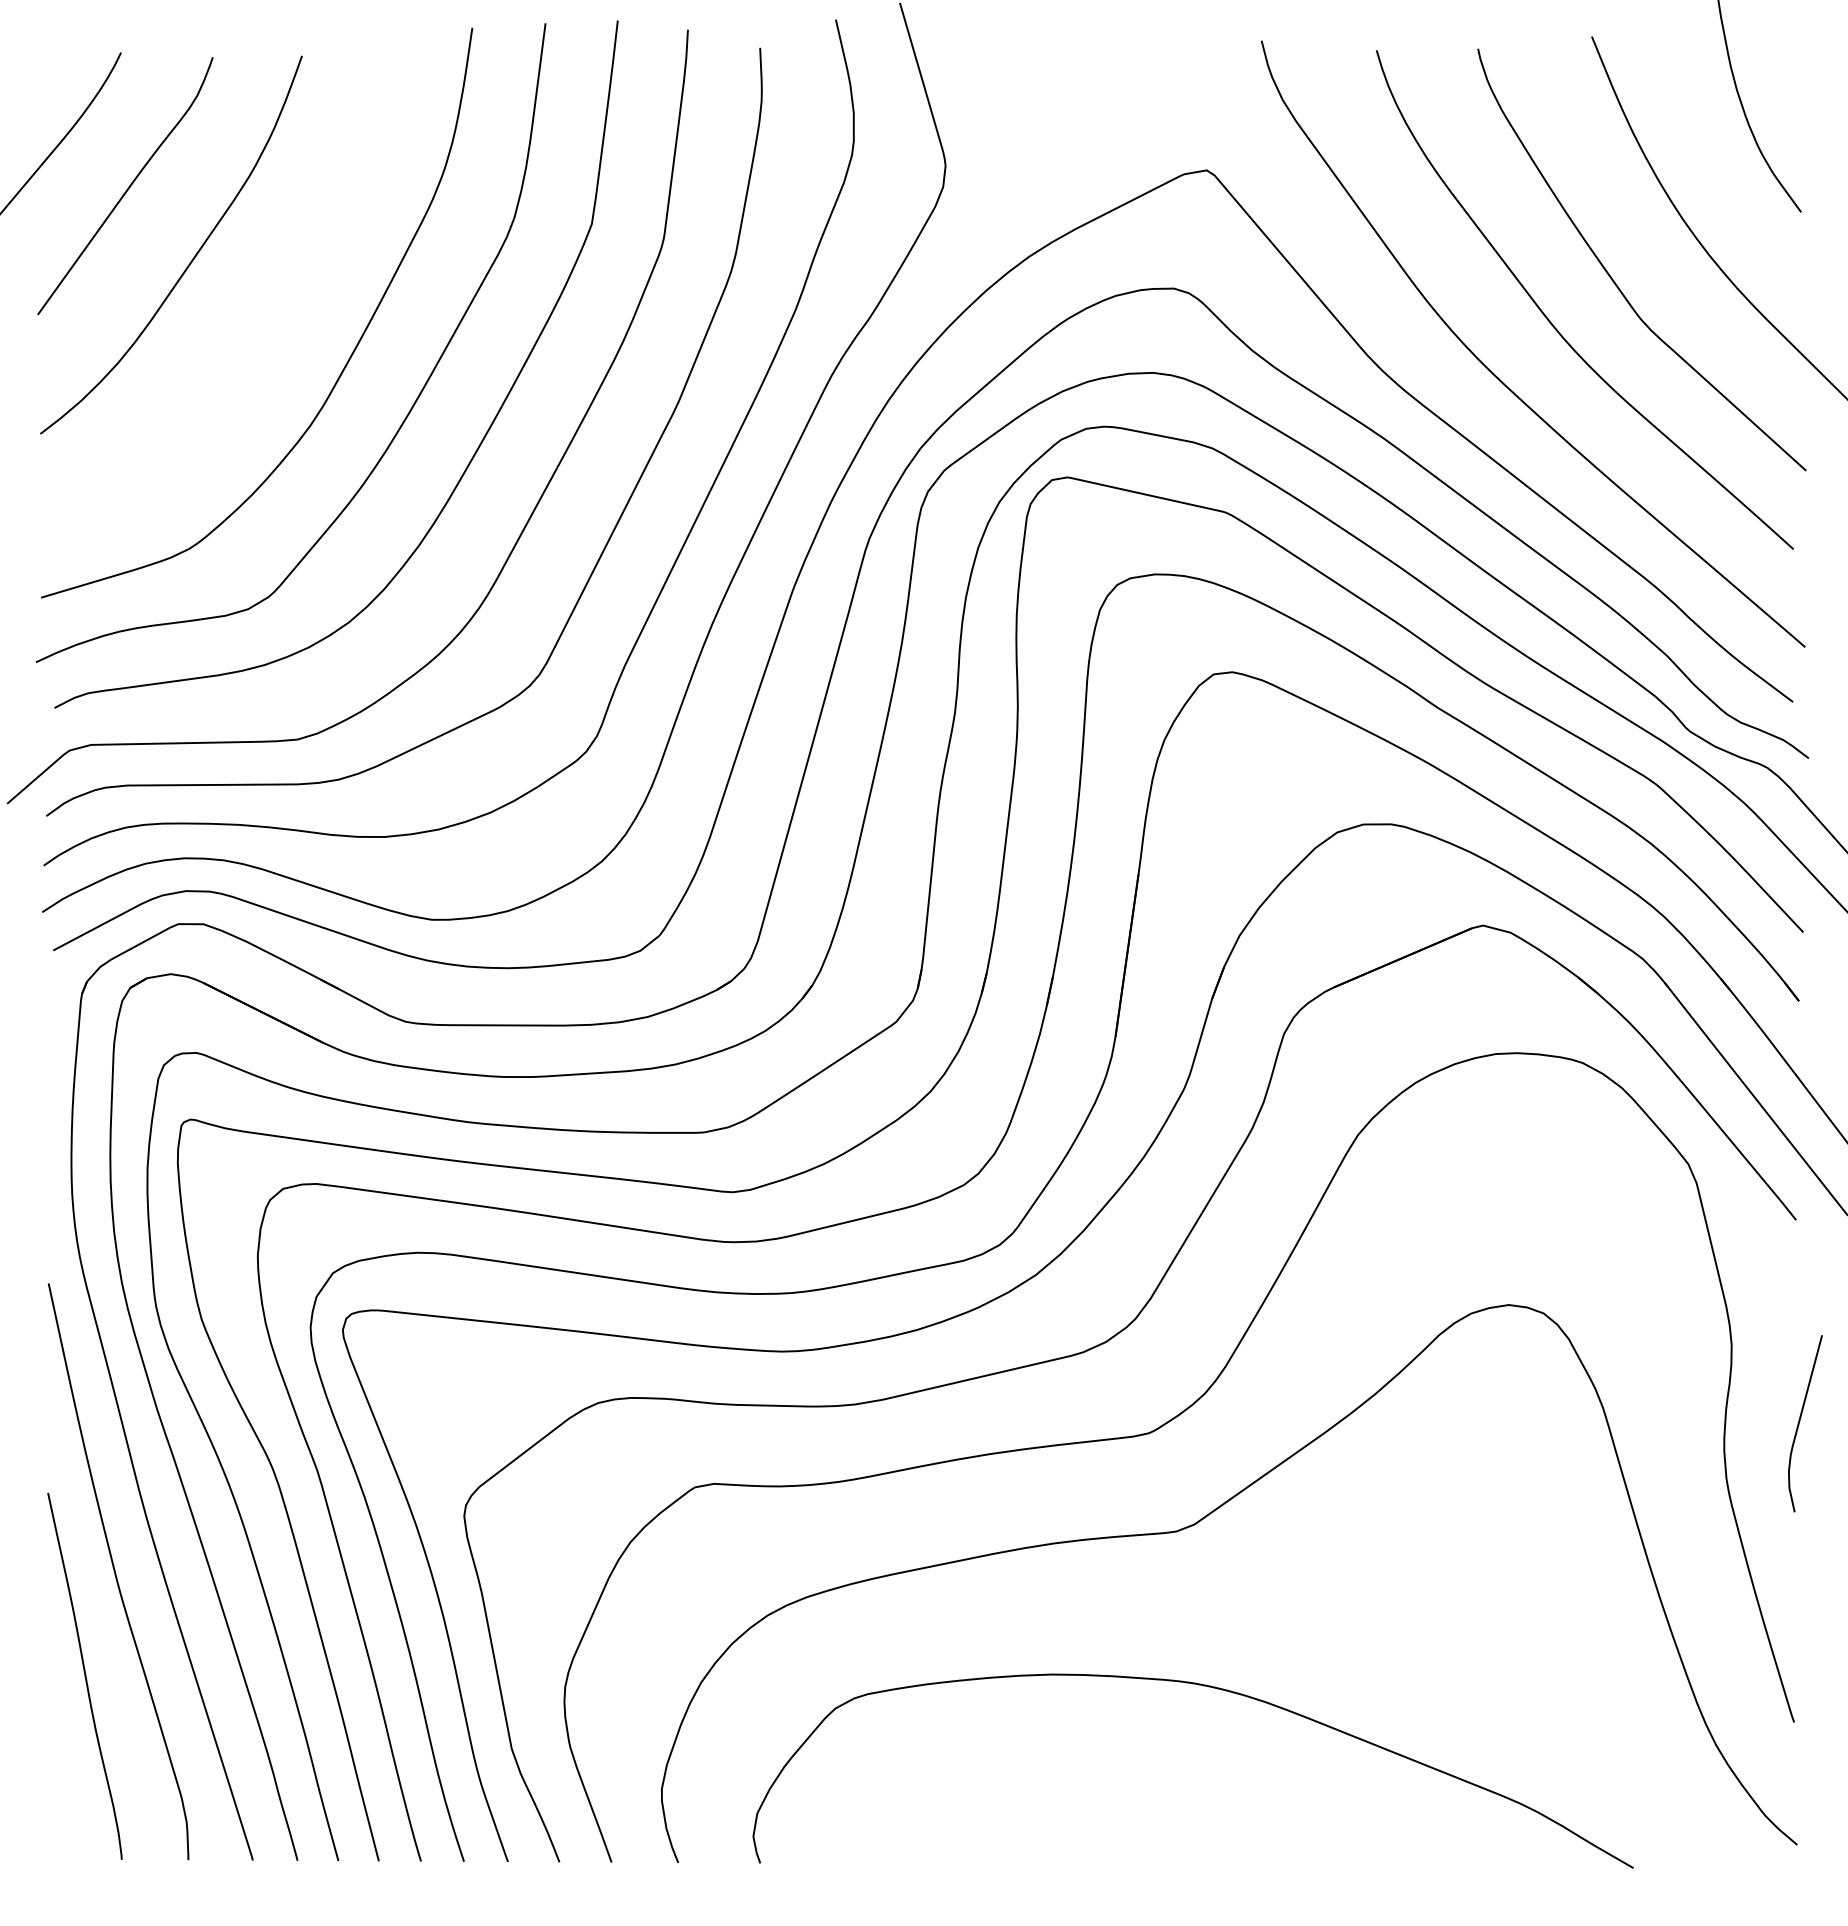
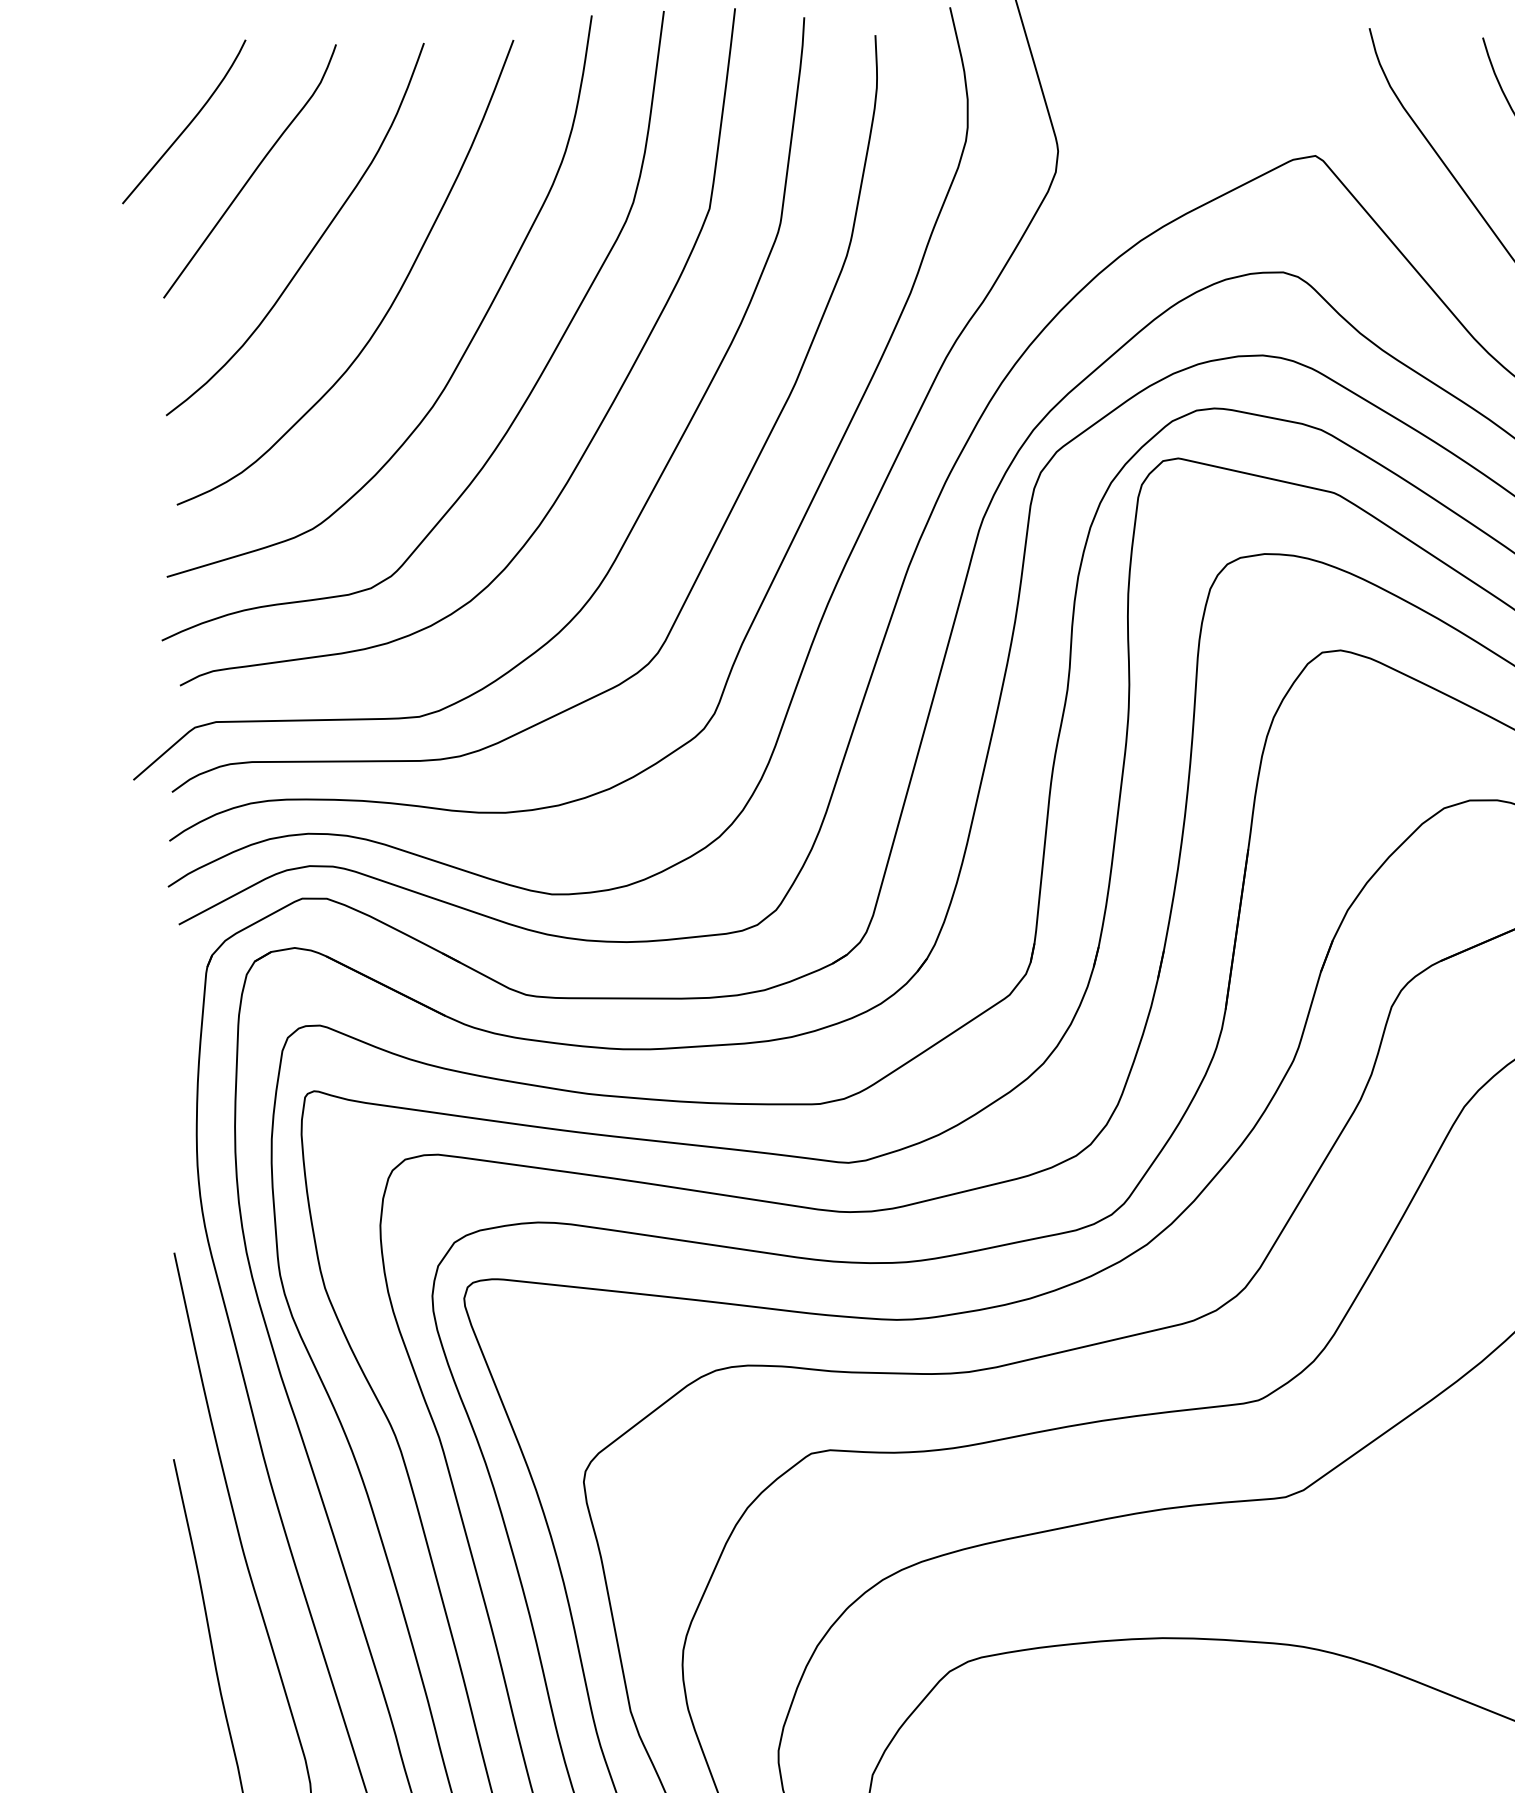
curve: (271, 315) -> (393, 298), added

